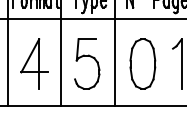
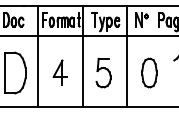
part: (33, 63) -> (59, 72), size x0.6
part: (86, 63) -> (103, 72), size x0.7
part: (142, 63) -> (149, 72), size x0.7

